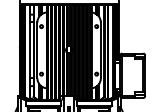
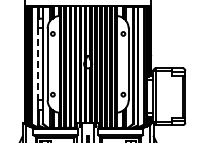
line: (29, 50) -> (37, 64), solid -> dashed

